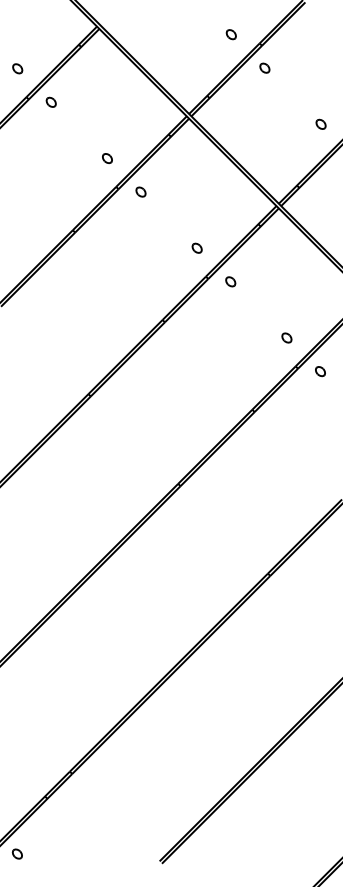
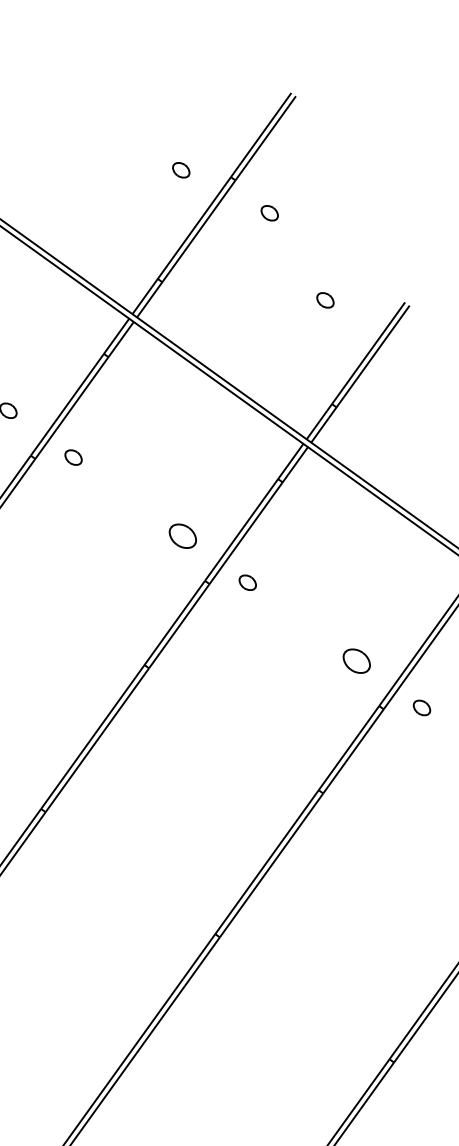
part: (264, 67) -> (268, 212), moved
part: (320, 123) -> (324, 299), moved
part: (196, 247) -> (181, 534), size x1.6
part: (286, 337) -> (355, 660), size x1.6

